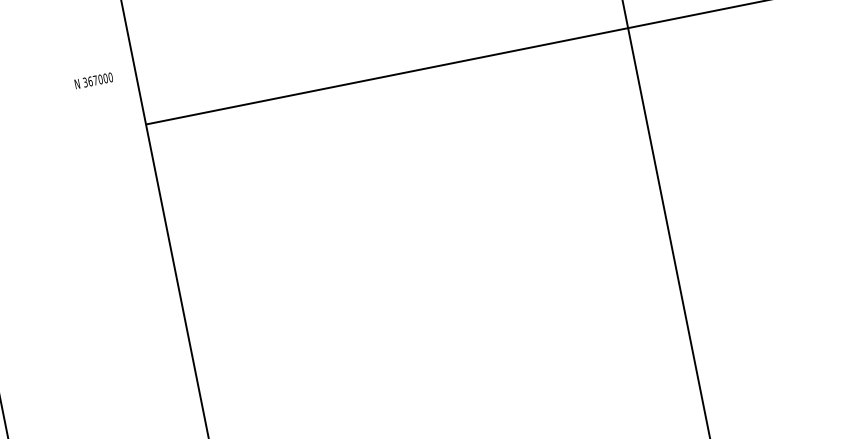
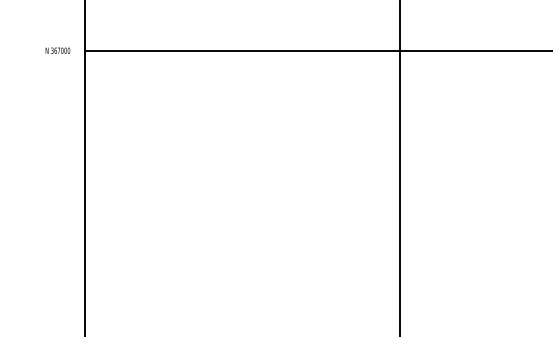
text: (93, 80) -> (57, 50), moved

